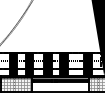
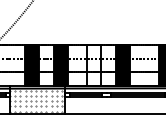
fill: (47, 64) -> (93, 65), removed

